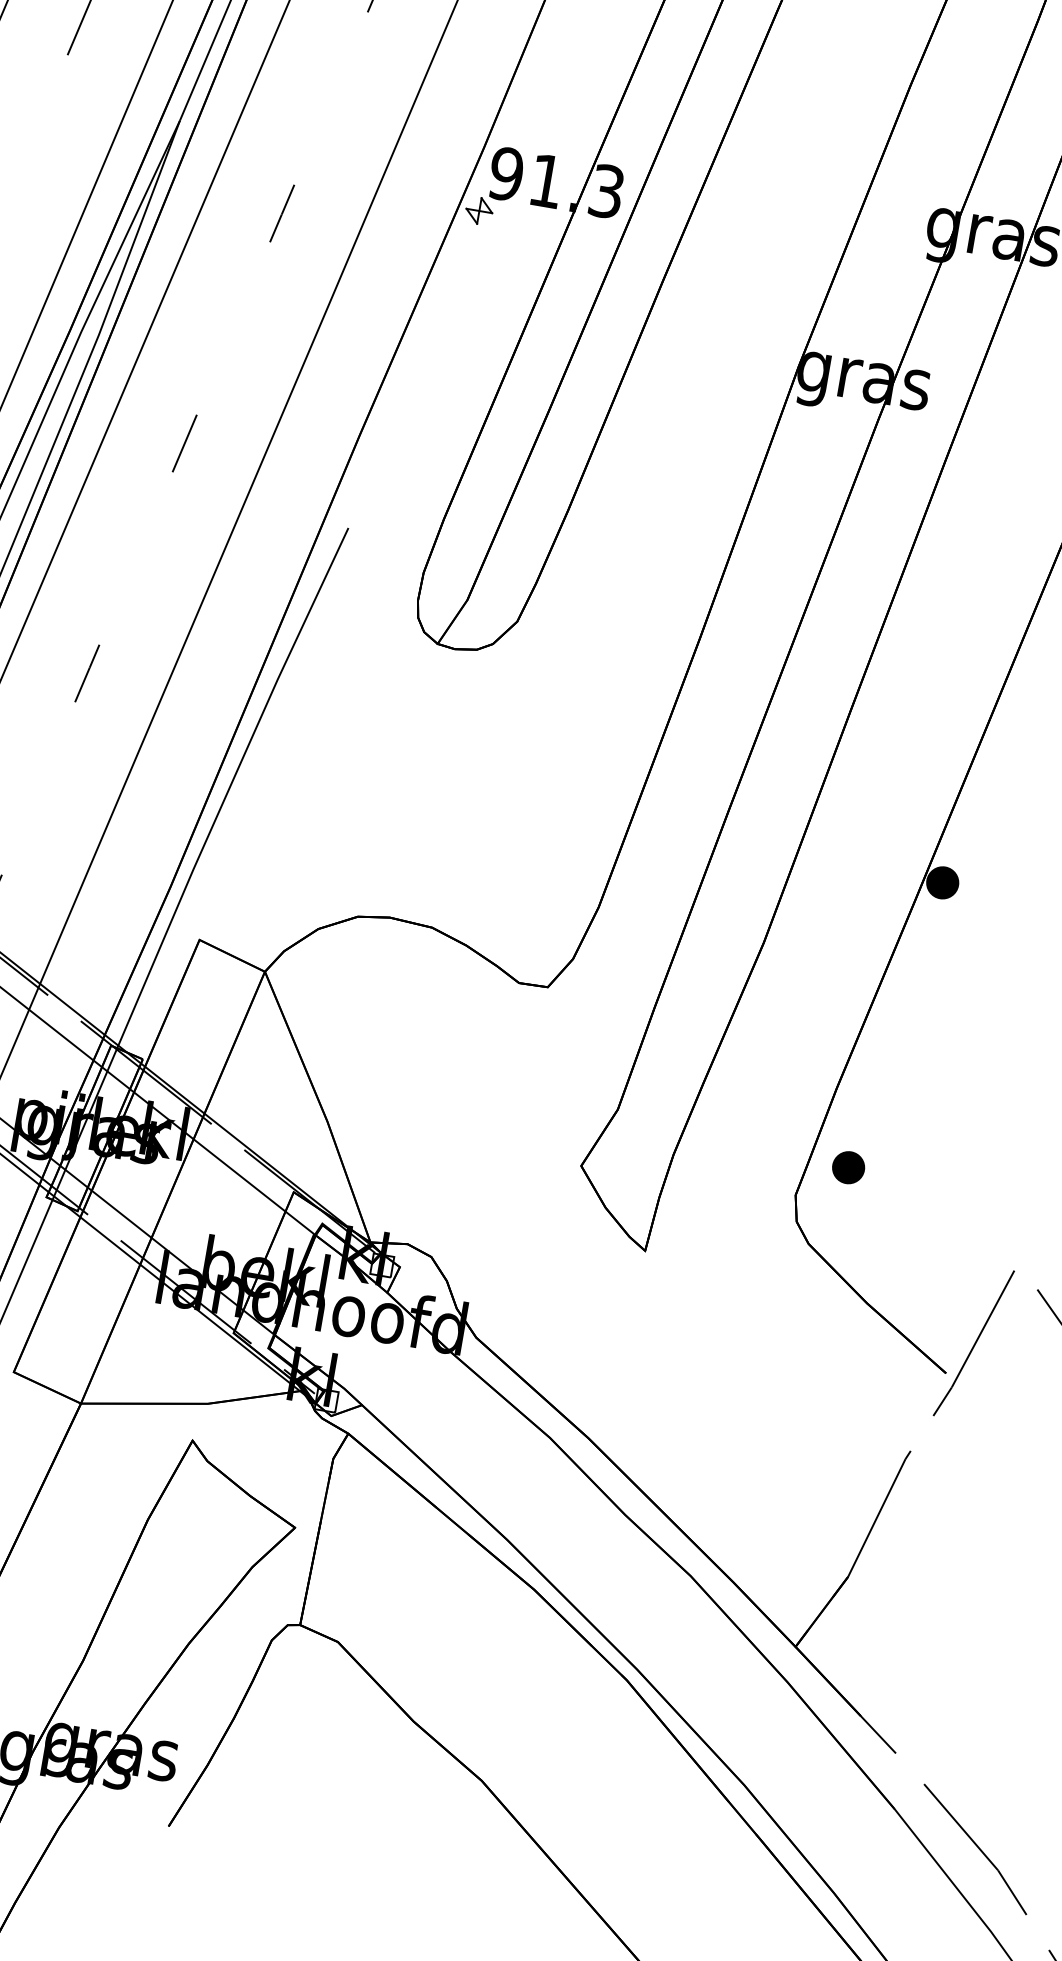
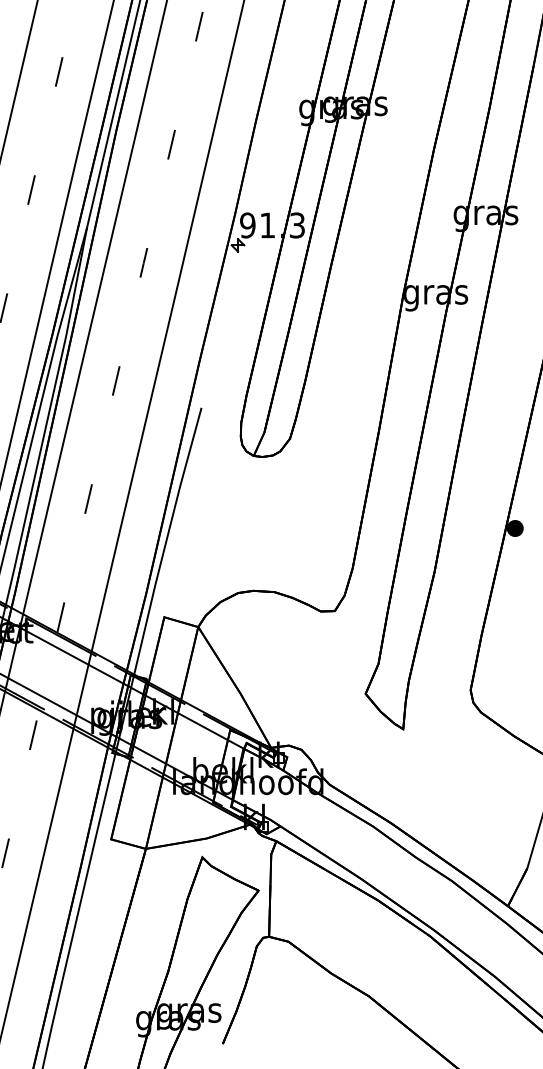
part: (848, 1167) -> (493, 672), removed

